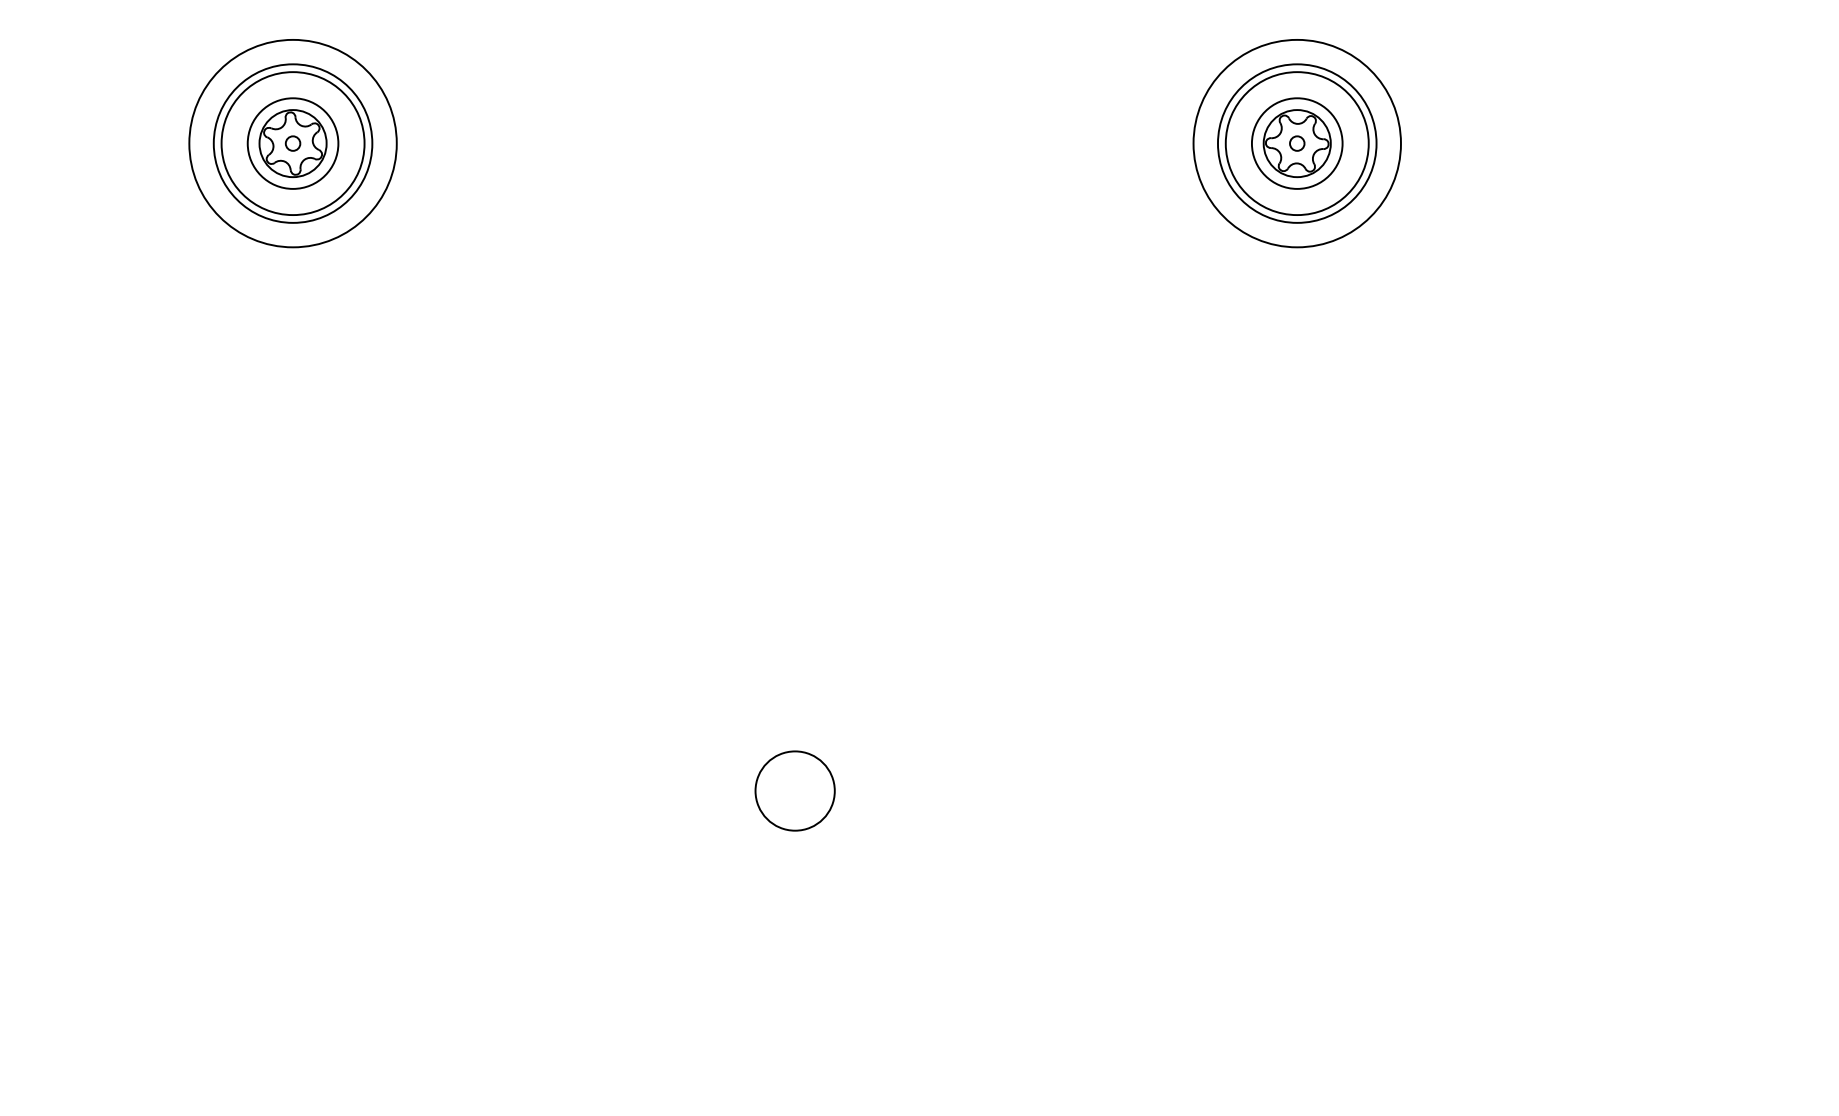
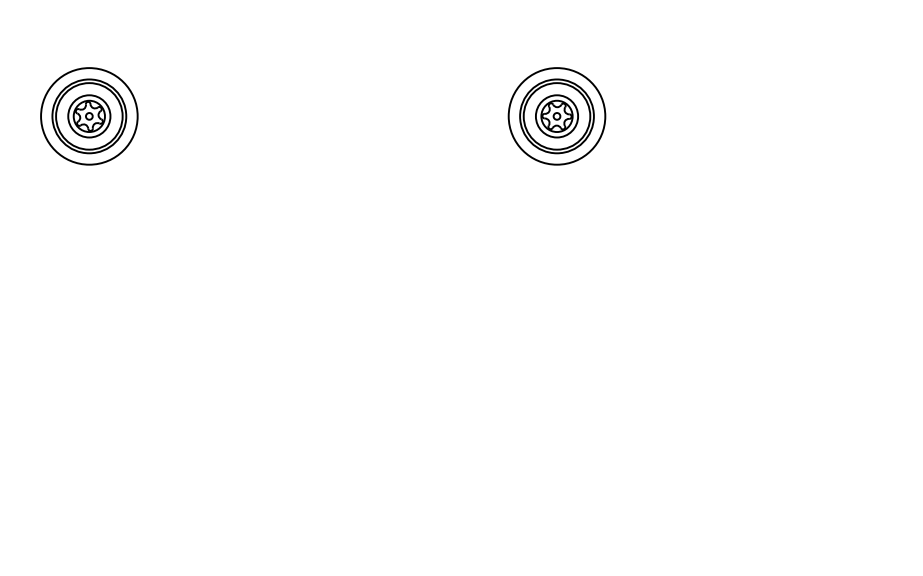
circle: (793, 790) -> (322, 417), removed

